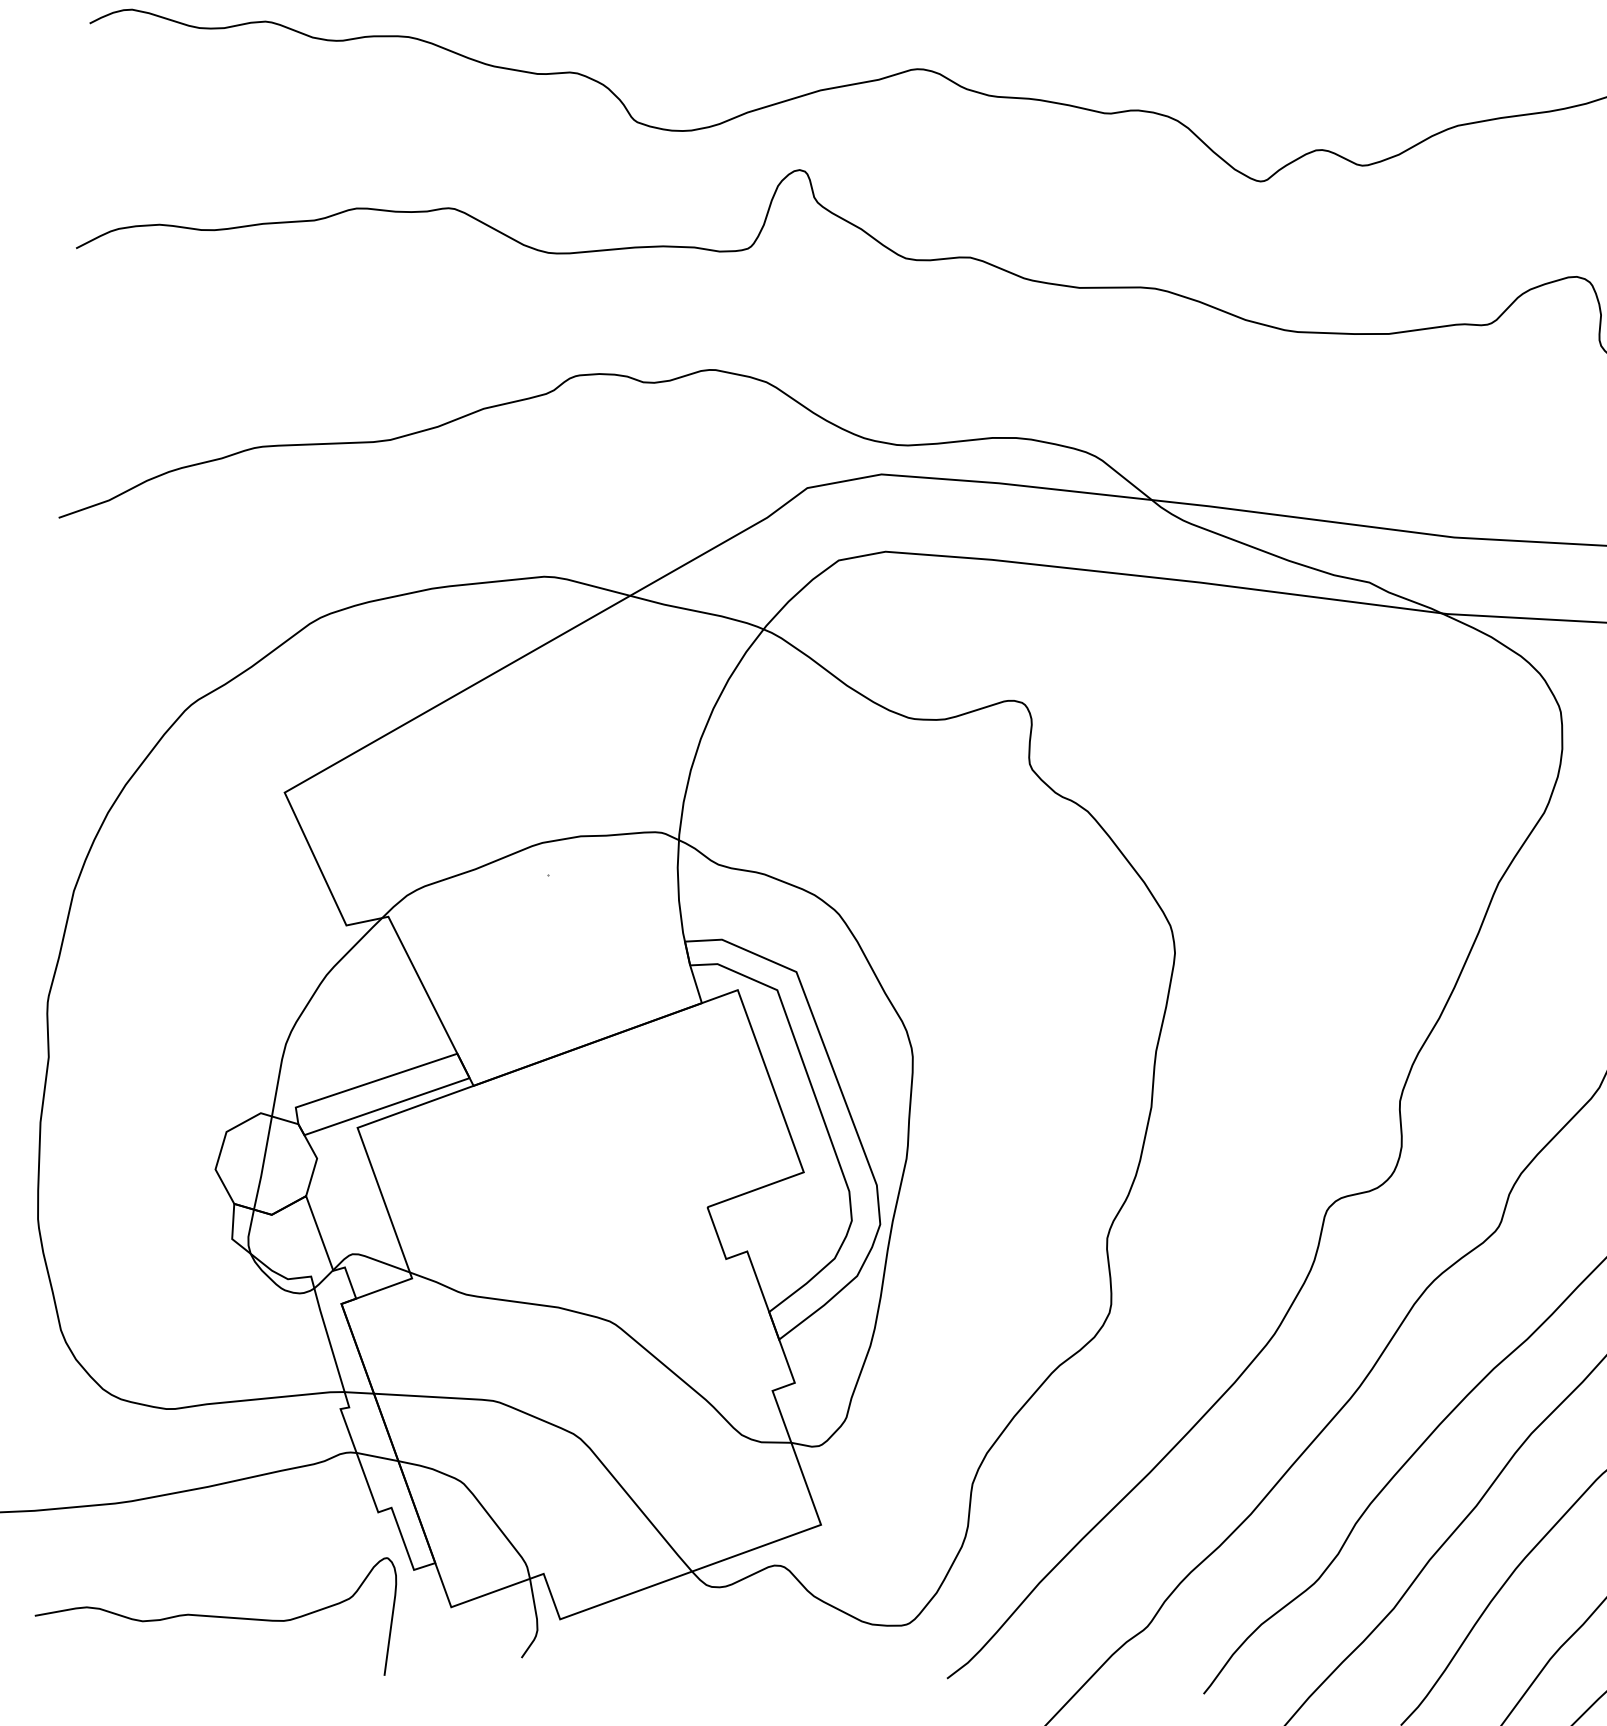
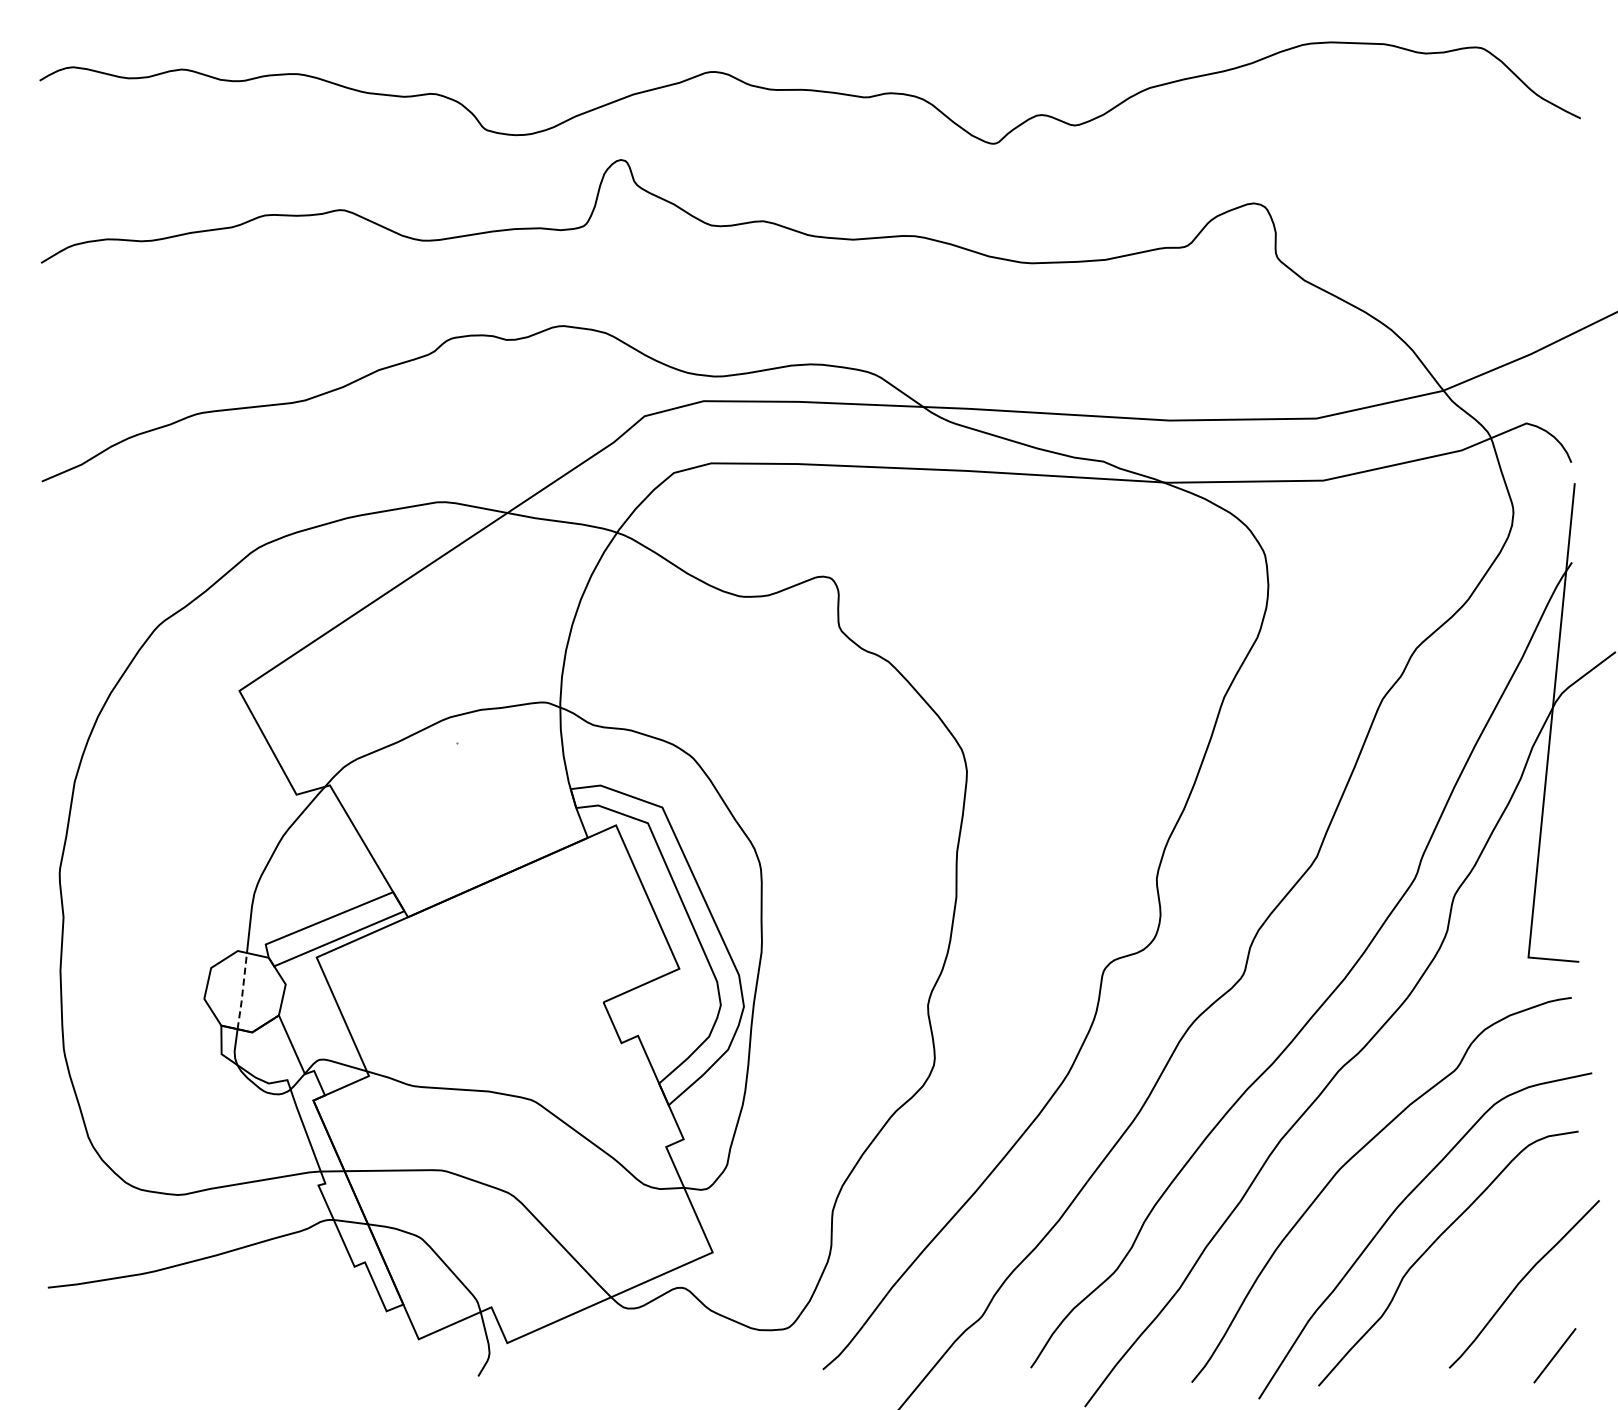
line: (263, 1163) -> (242, 991), solid -> dashed
curve: (215, 1616) -> (228, 1359), removed

